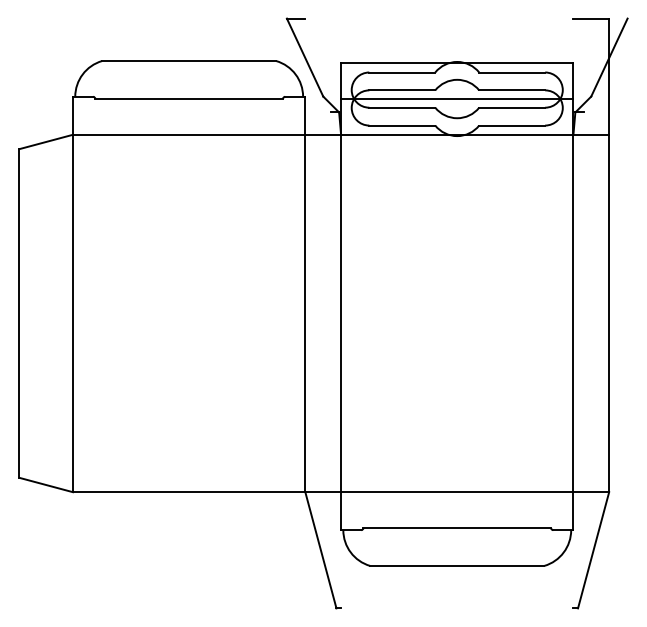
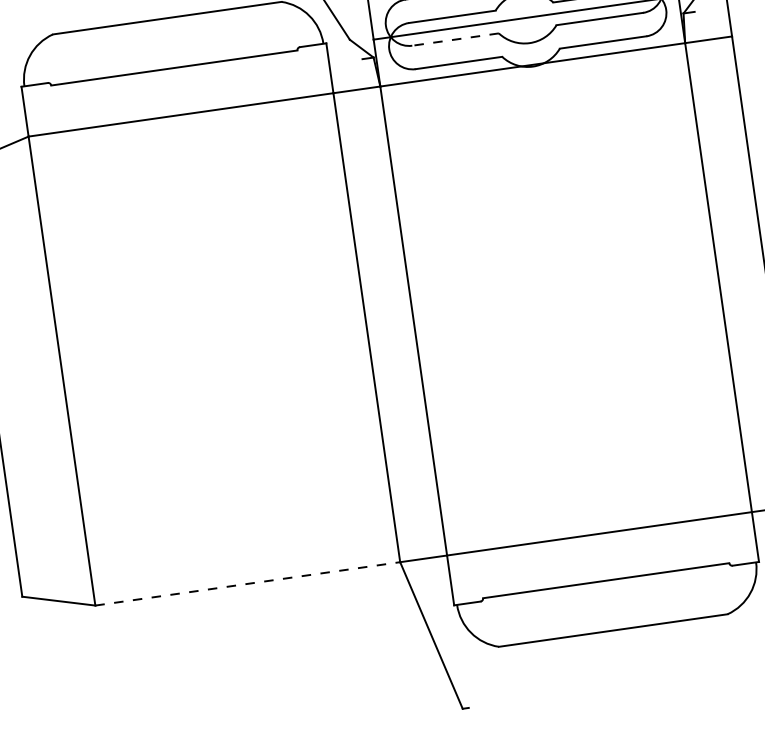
line: (402, 107) -> (455, 39), solid -> dashed
line: (189, 492) -> (248, 584), solid -> dashed

